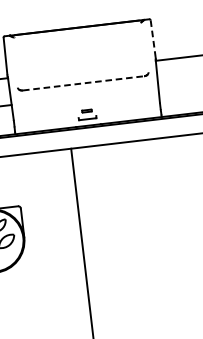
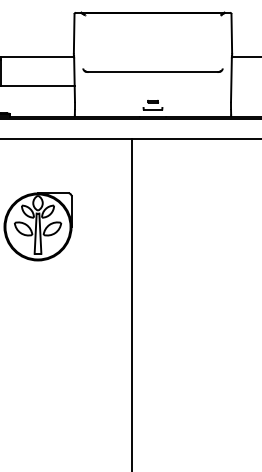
line: (152, 38) -> (231, 33), dashed -> solid
line: (84, 83) -> (153, 72), dashed -> solid

